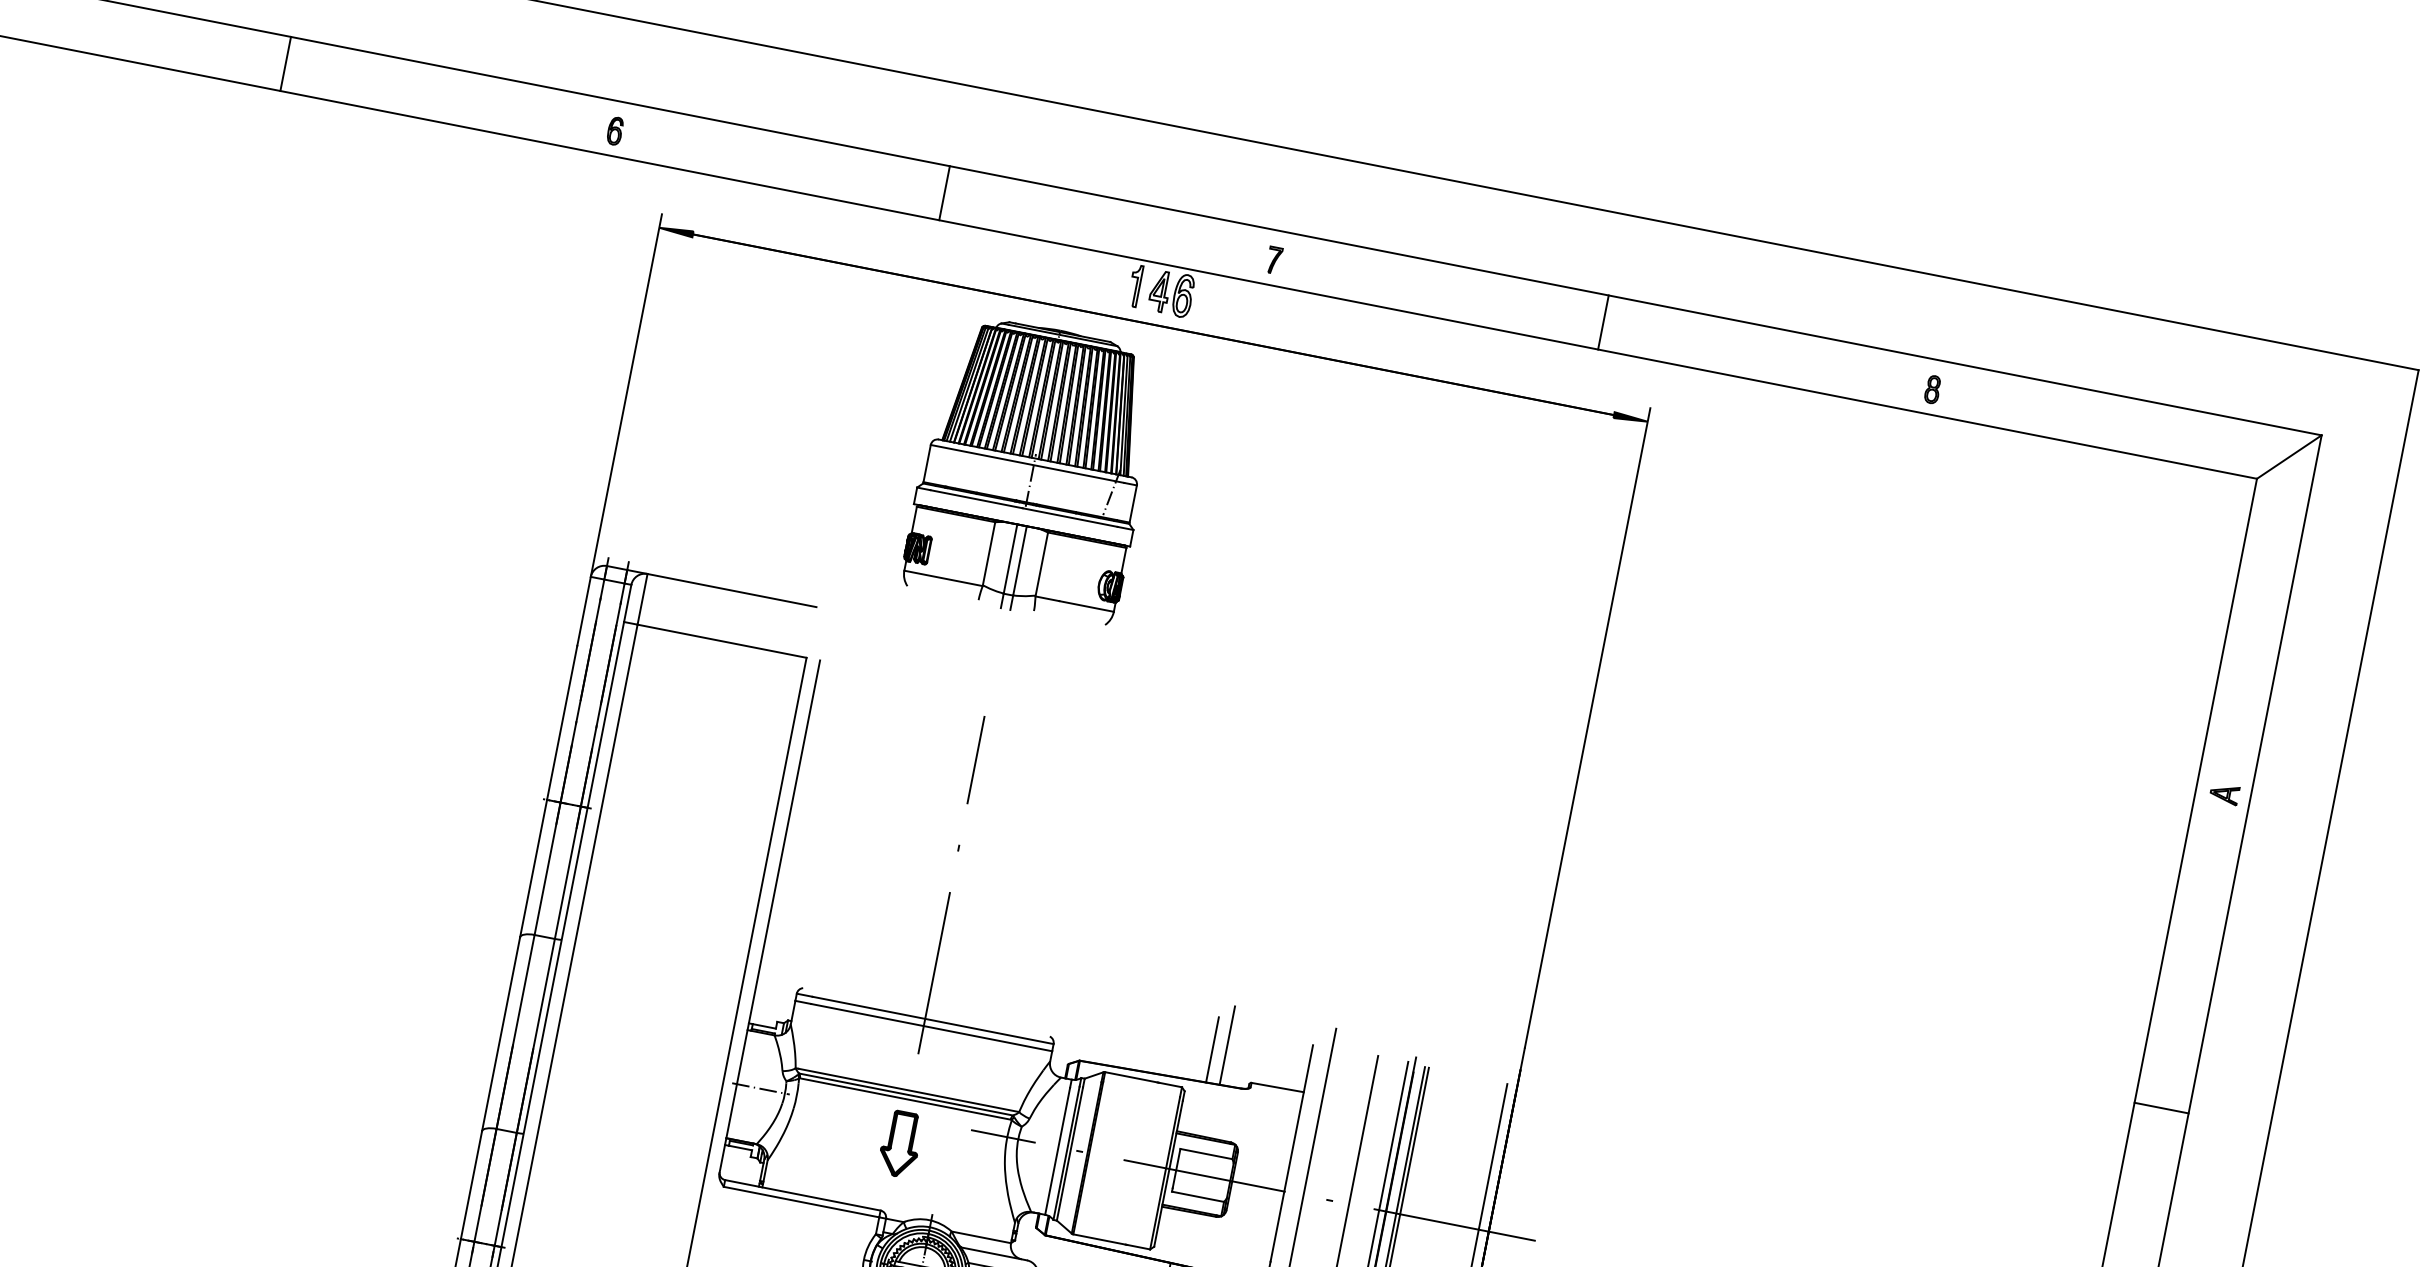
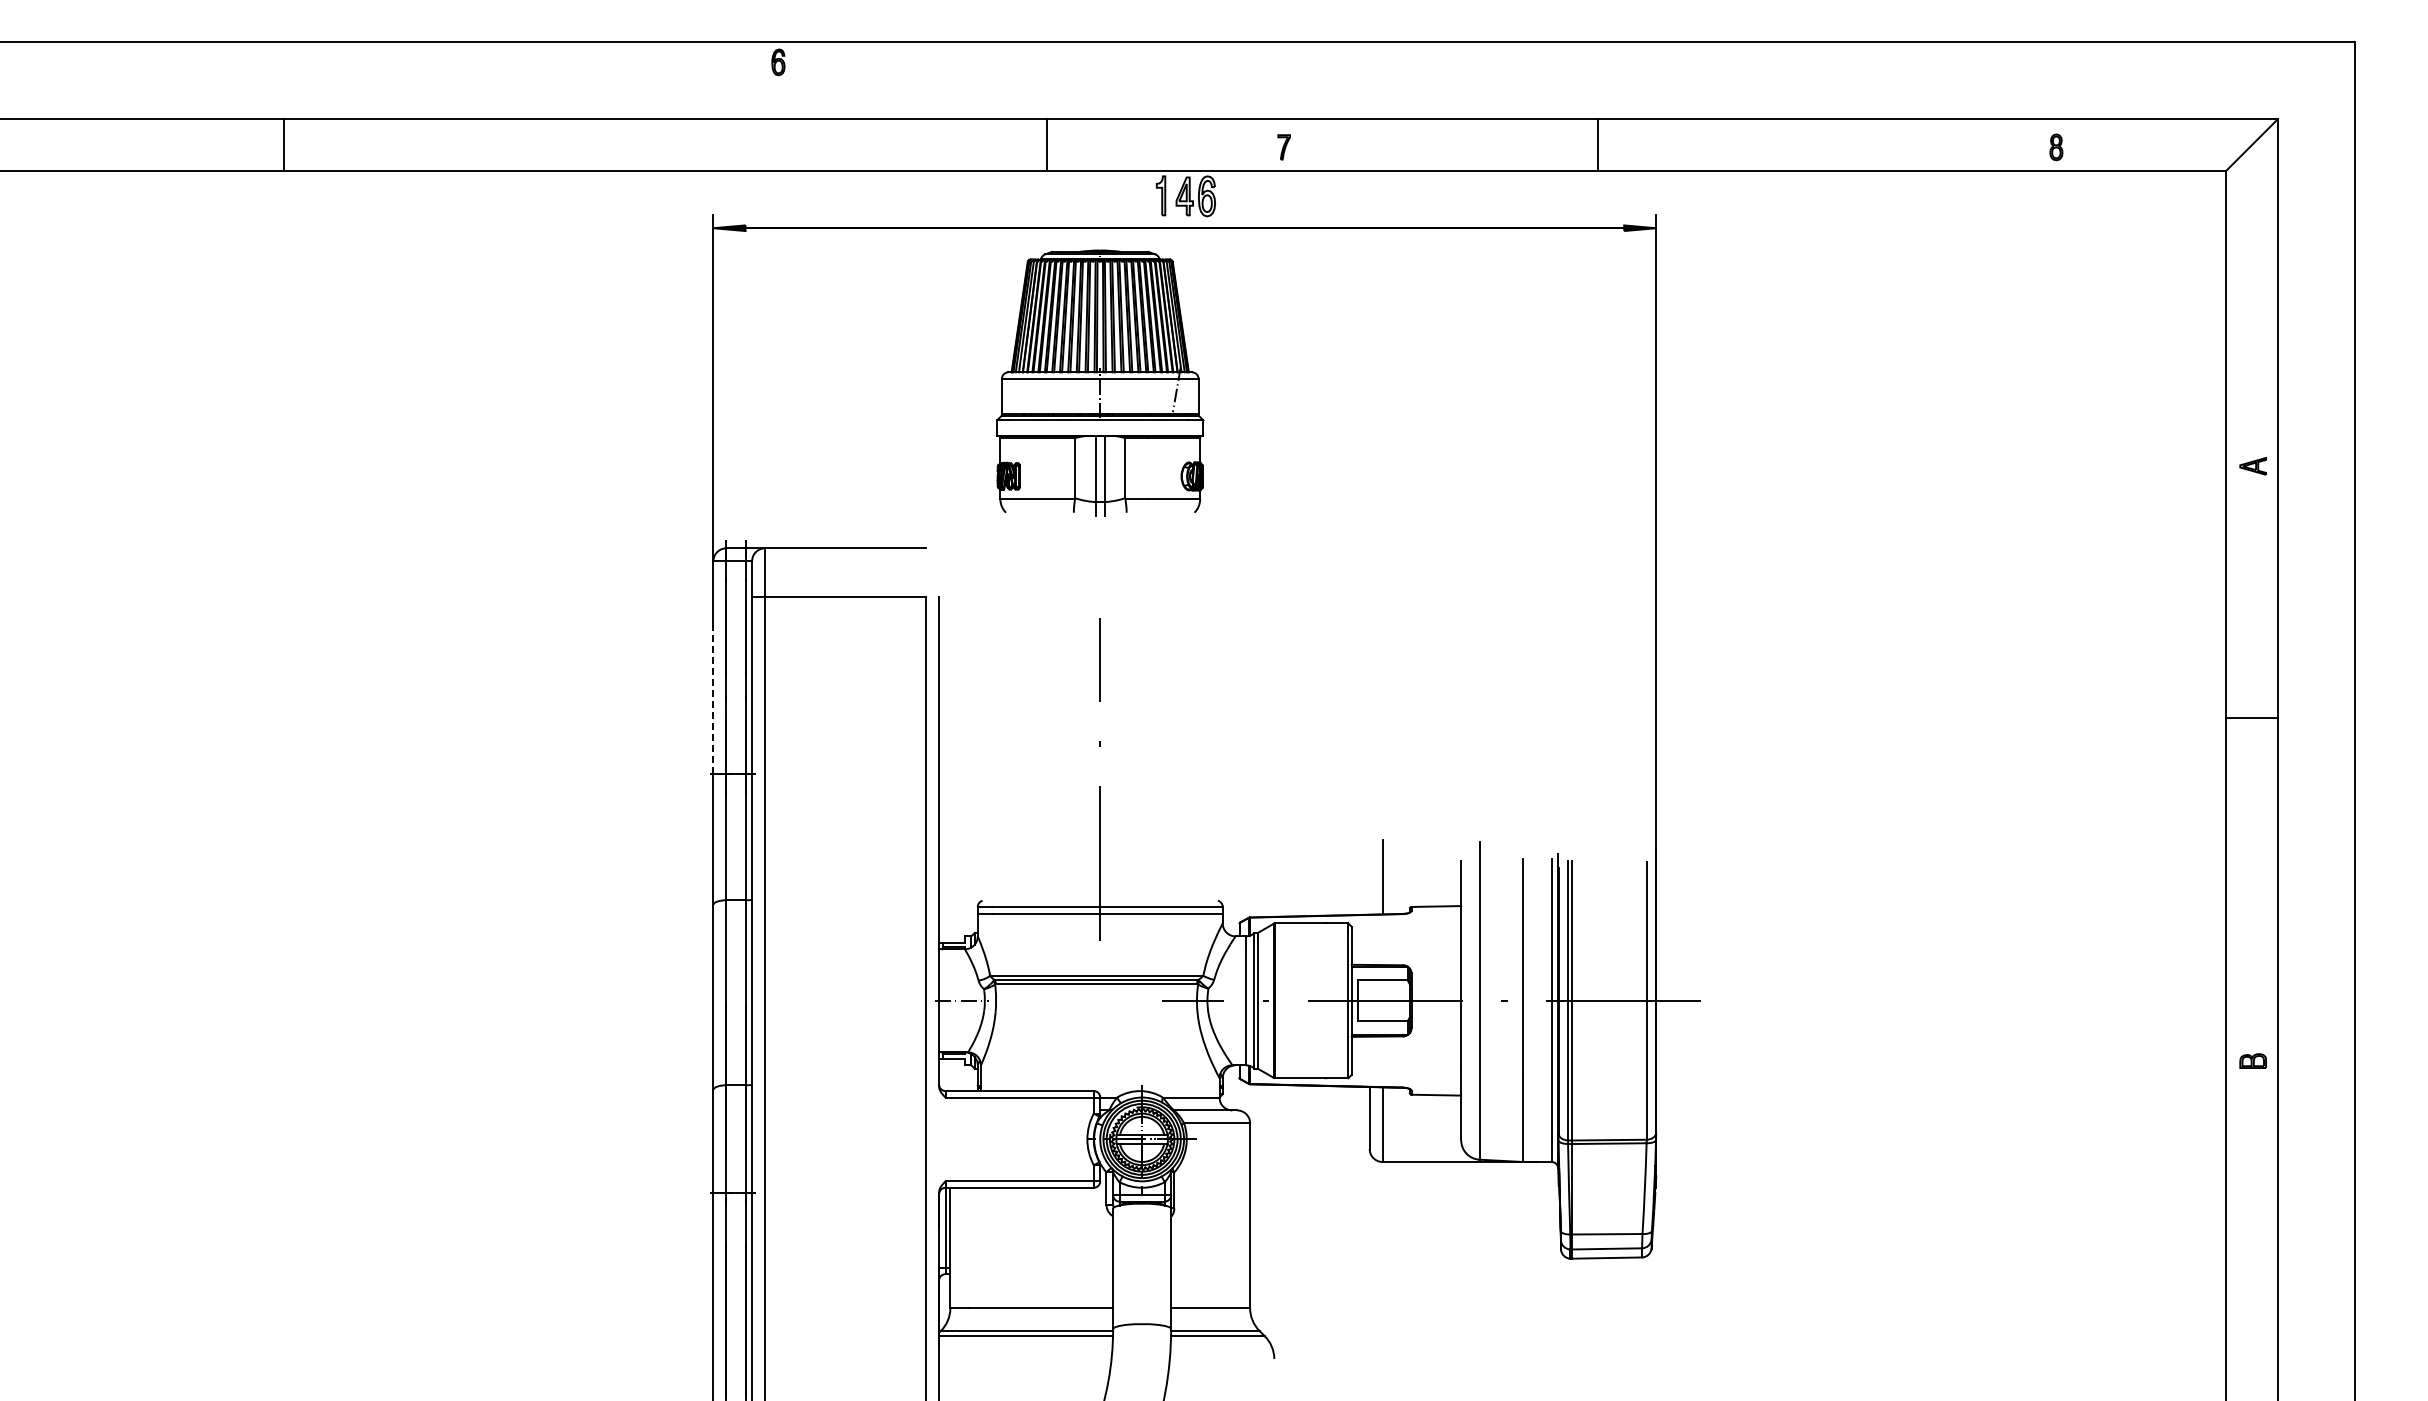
line: (285, 63) -> (283, 144), moved
part: (615, 131) -> (778, 62), moved
line: (944, 192) -> (1047, 144), moved
part: (1932, 389) -> (2056, 147), moved
line: (562, 721) -> (713, 699), solid -> dashed
line: (1212, 1049) -> (1369, 883), removed
line: (2160, 1108) -> (2251, 718), moved
part: (900, 1144) -> (1100, 1026), removed

